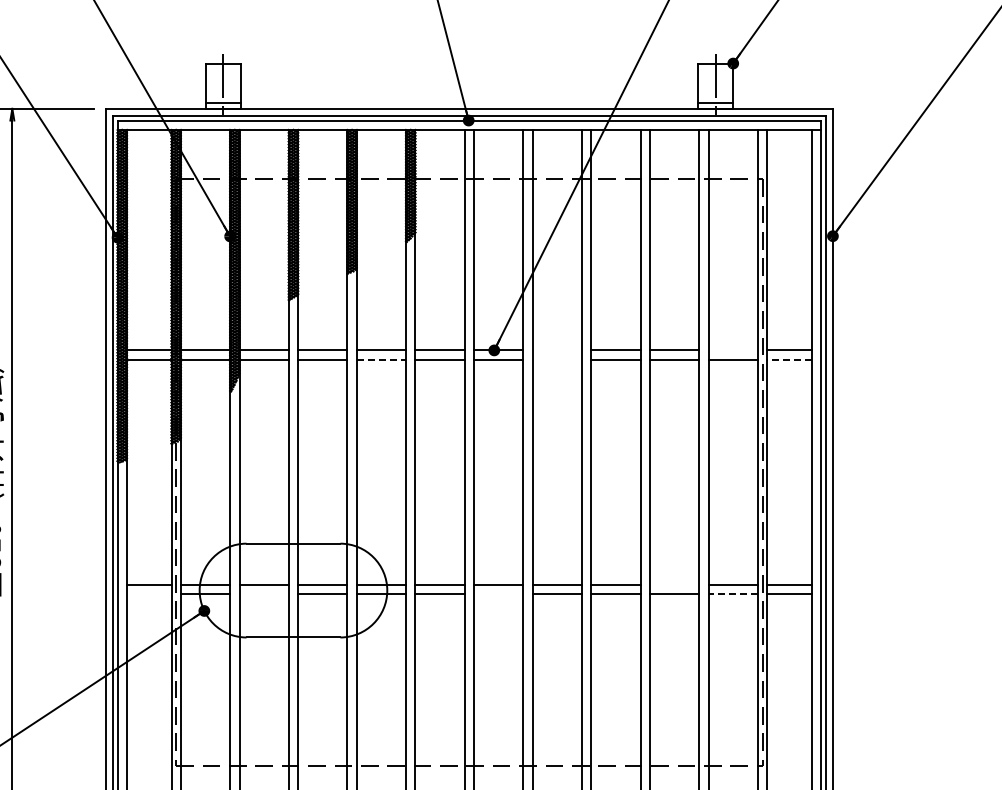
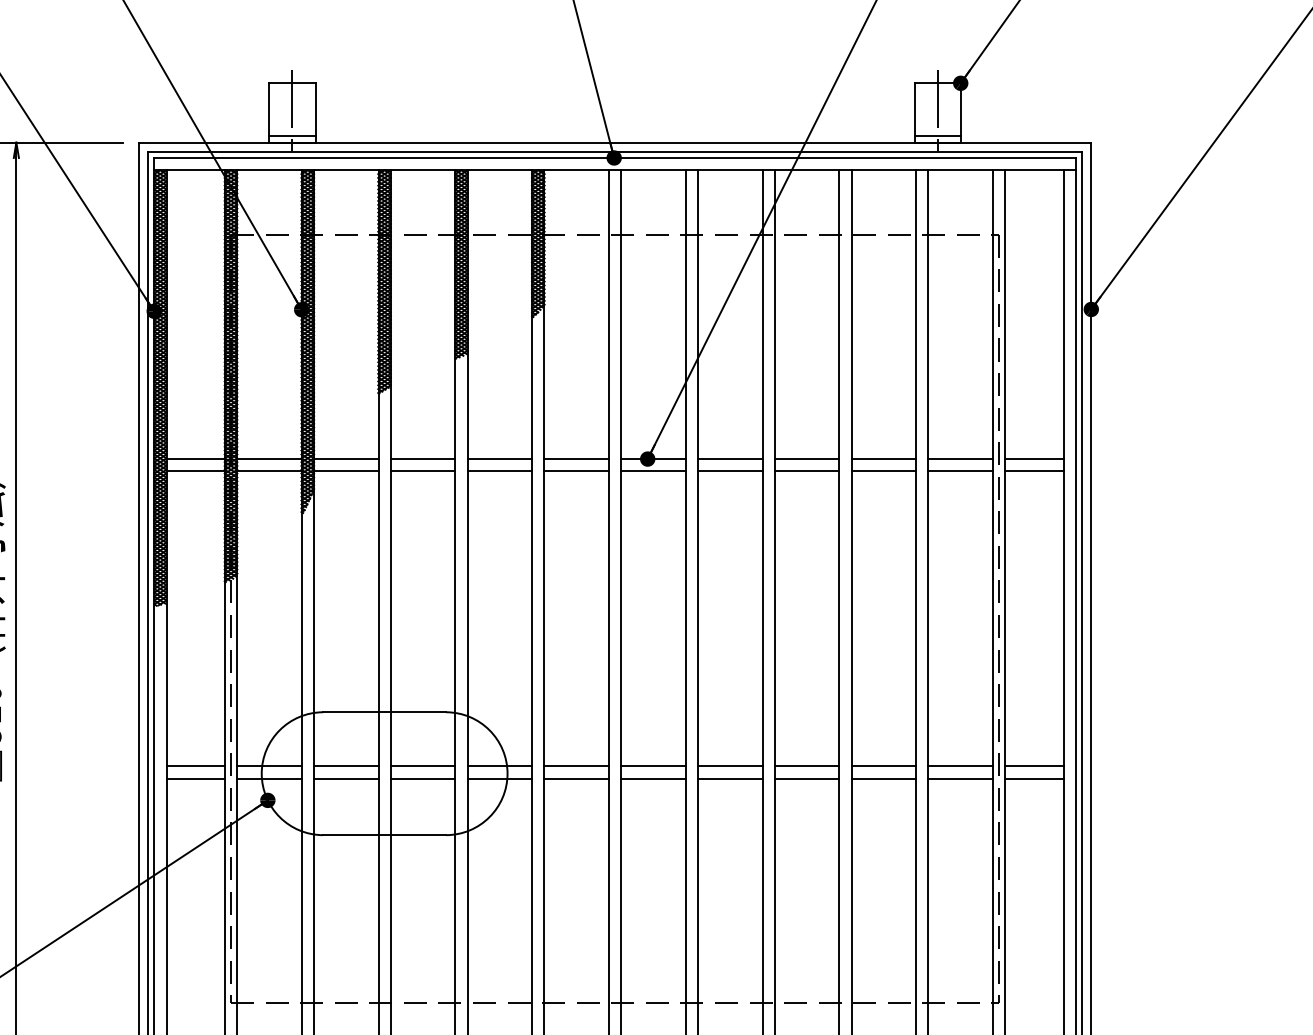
line: (556, 350) -> (729, 459), added
line: (732, 350) -> (959, 459), added
line: (381, 359) -> (499, 470), dashed -> solid
line: (556, 359) -> (729, 470), added
line: (789, 359) -> (1034, 470), dashed -> solid
line: (674, 584) -> (883, 765), added
line: (148, 594) -> (194, 778), added
line: (263, 594) -> (345, 778), added
line: (498, 594) -> (653, 778), added
line: (733, 594) -> (961, 778), dashed -> solid

